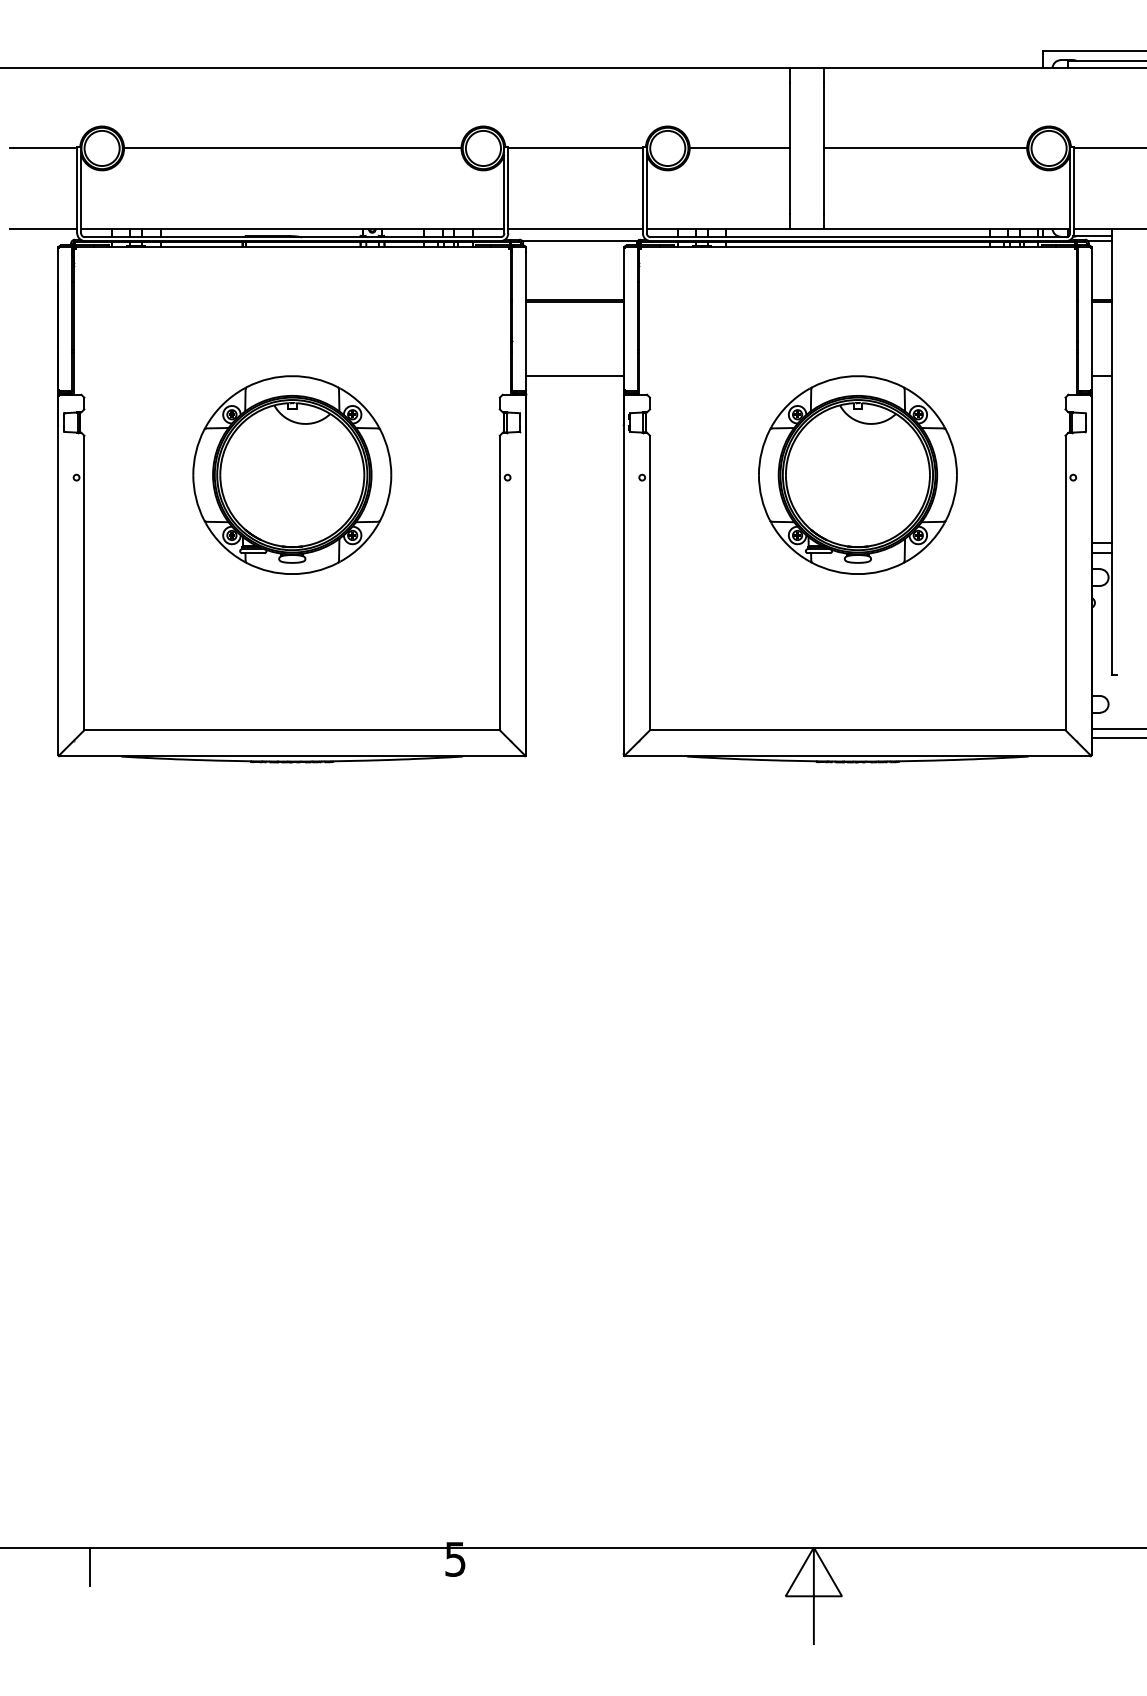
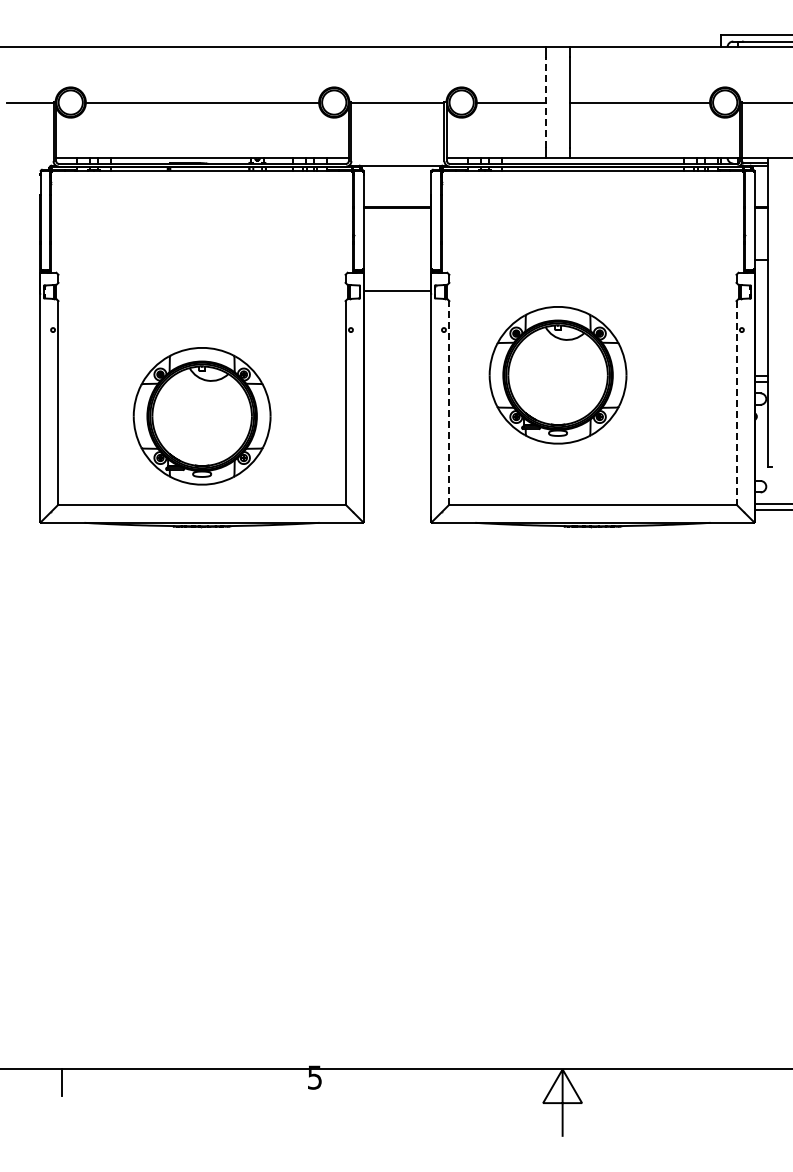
line: (790, 148) -> (546, 102), solid -> dashed
line: (43, 229) -> (30, 158), removed
line: (574, 229) -> (397, 158), removed
line: (574, 375) -> (397, 290), moved
part: (291, 475) -> (201, 416), moved
part: (857, 475) -> (557, 375), moved
line: (650, 582) -> (449, 402), solid -> dashed
line: (1065, 582) -> (736, 402), solid -> dashed

